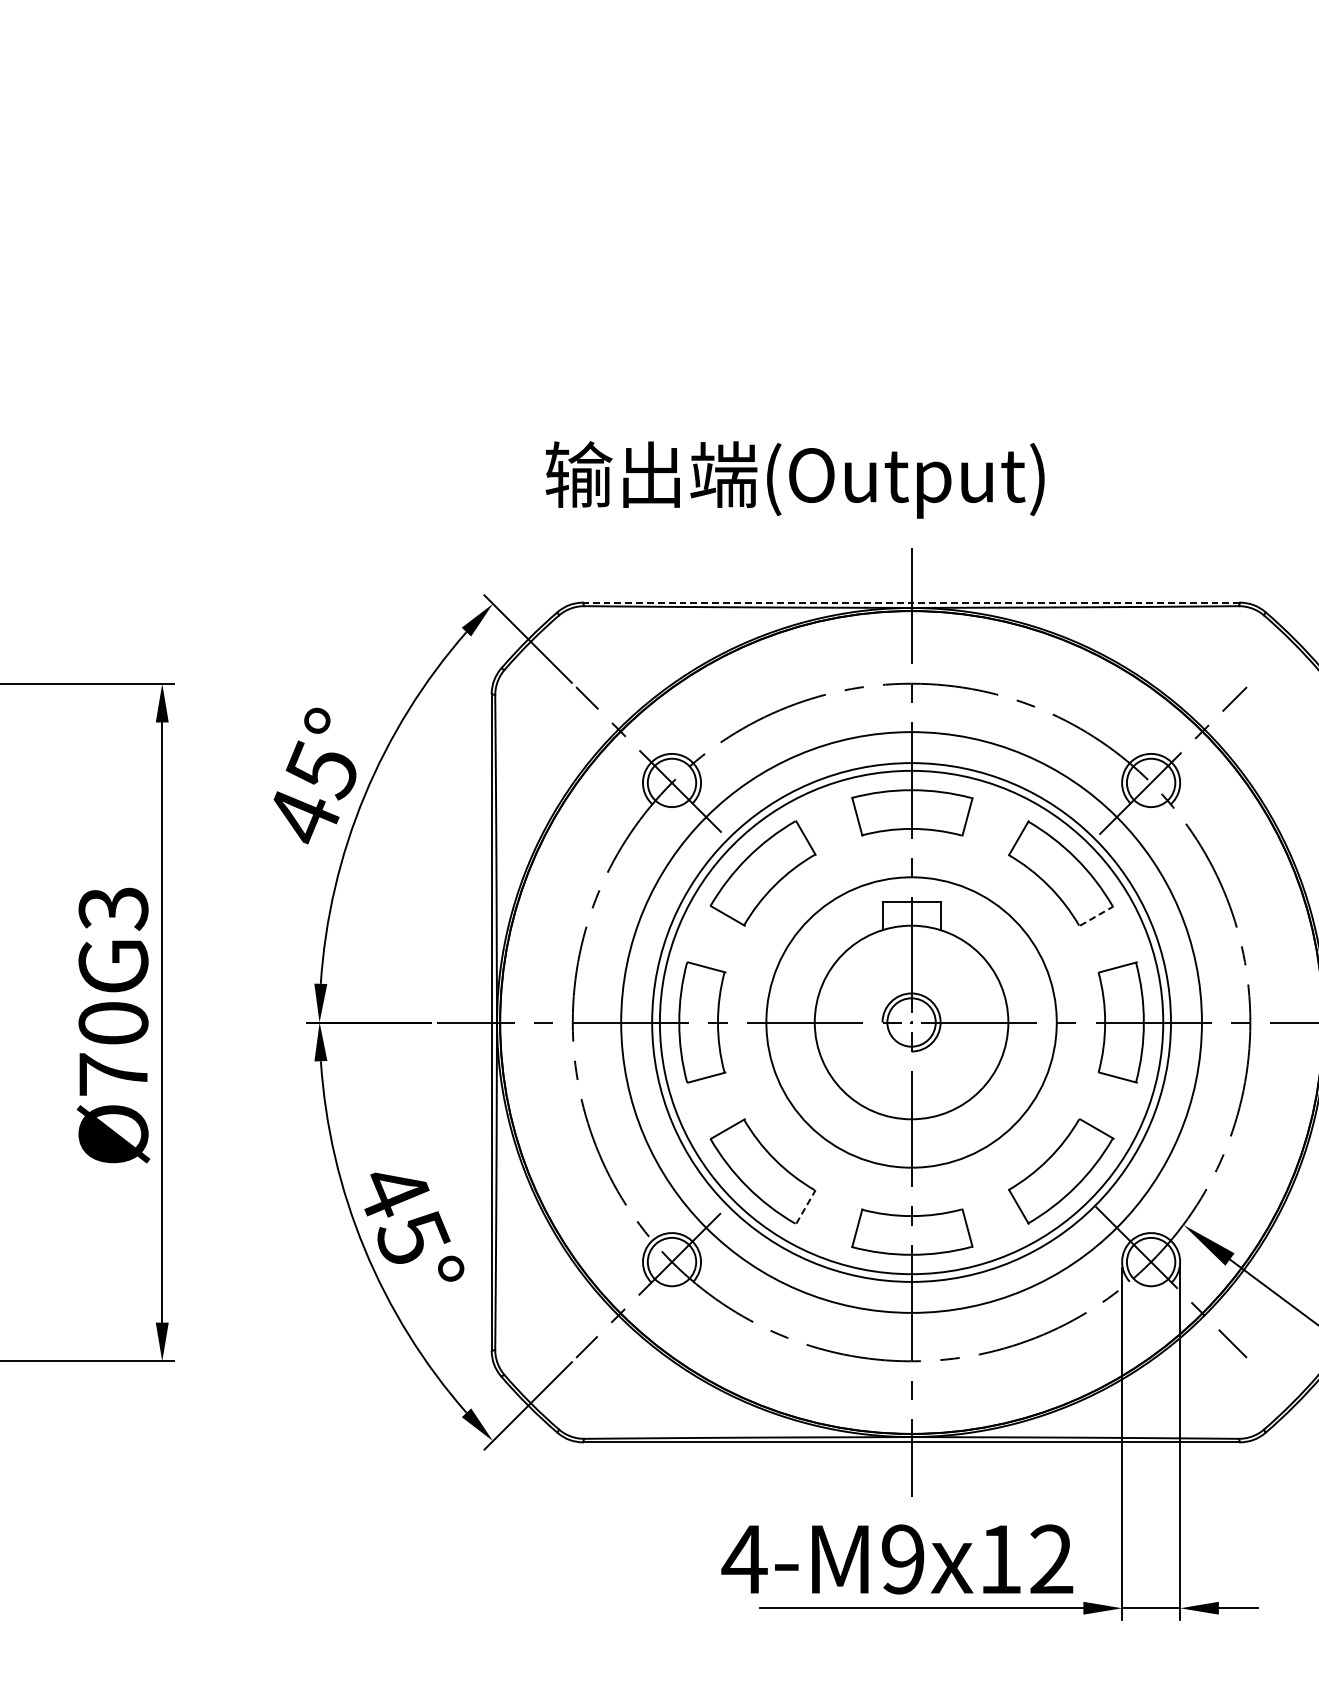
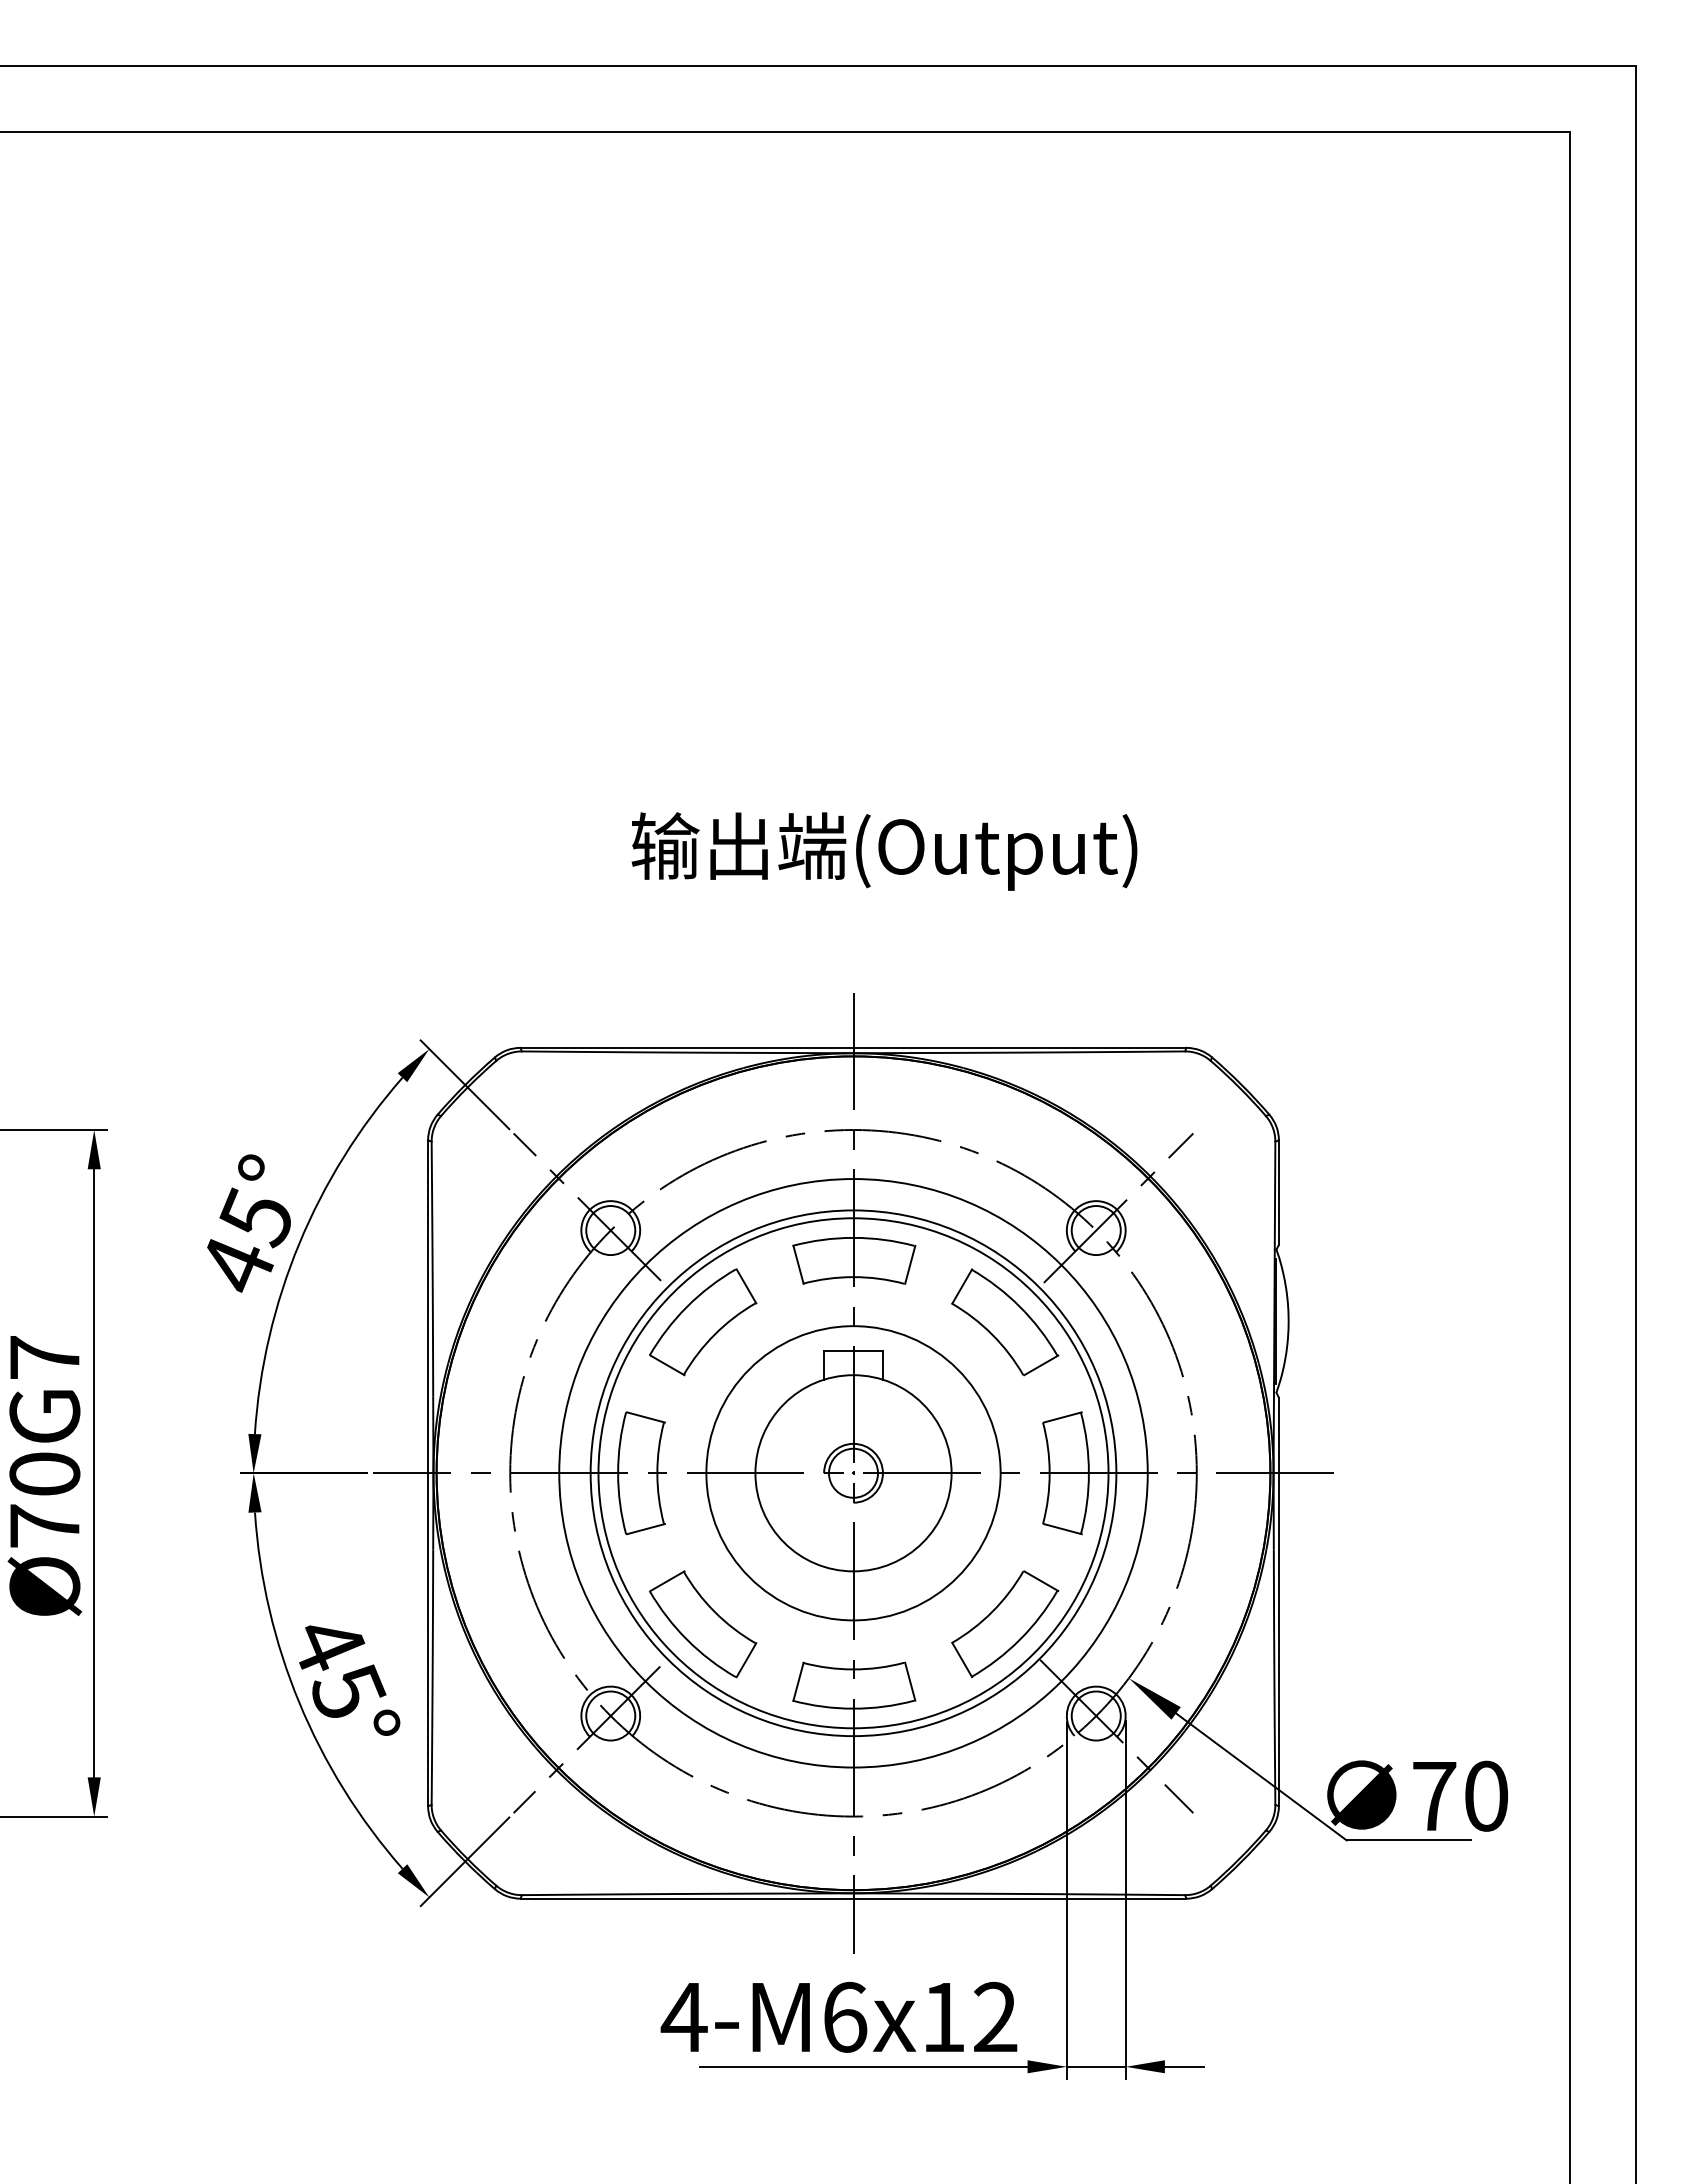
text: (795, 479) -> (884, 851), moved
line: (911, 602) -> (853, 1047), dashed -> solid
text: (113, 909) -> (44, 1358), Ø70G3 -> Ø70G7
line: (1097, 916) -> (1041, 1365), dashed -> solid
line: (805, 1207) -> (746, 1660), dashed -> solid
text: (903, 1558) -> (845, 2016), 4-M9x12 -> 4-M6x12

